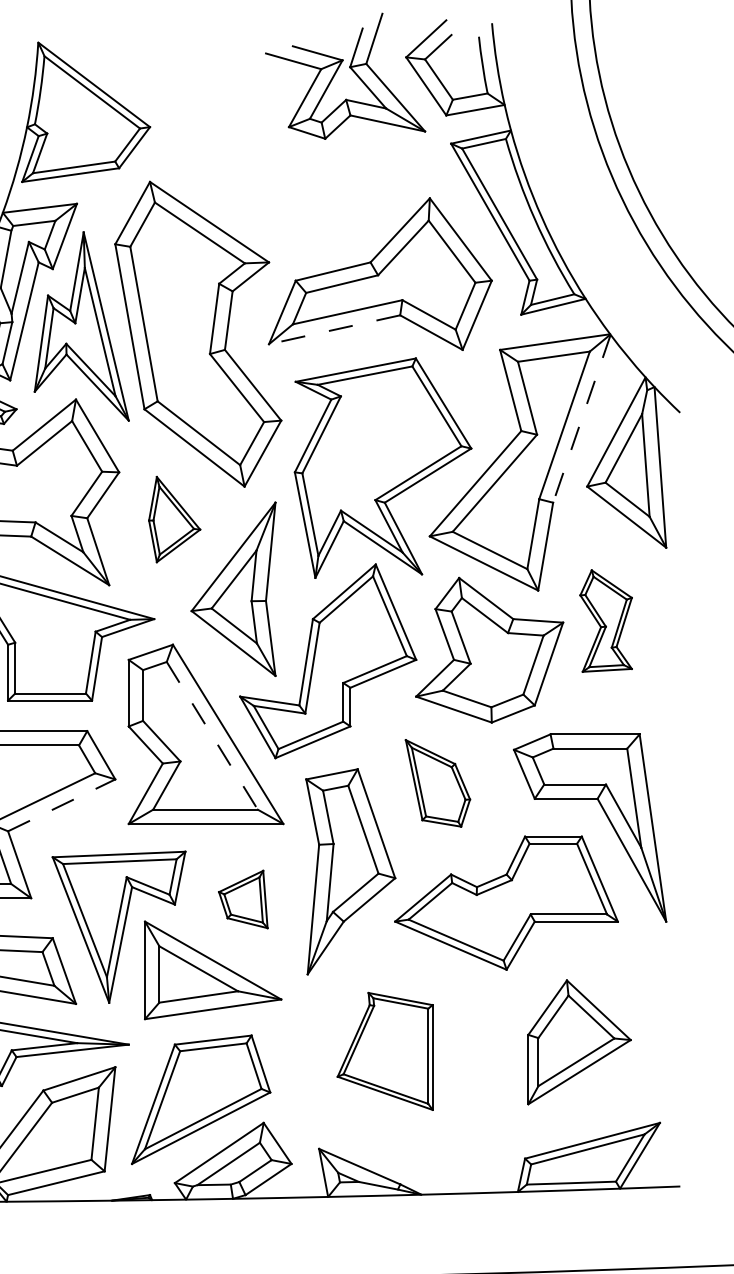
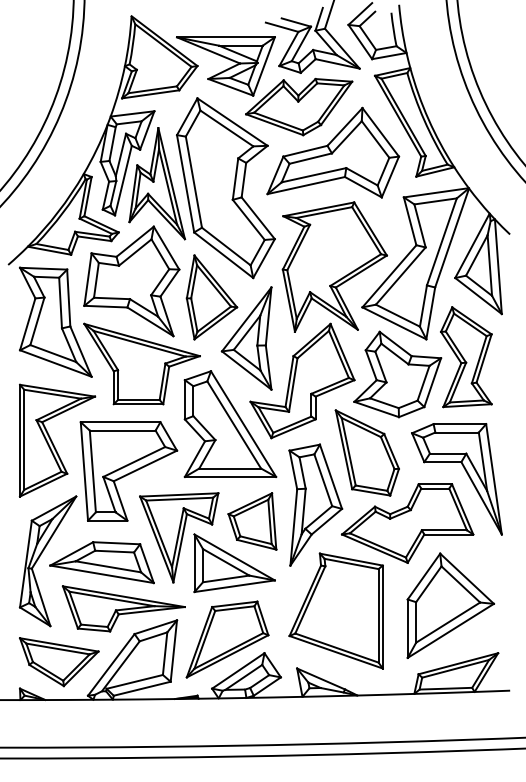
part: (253, 158) -> (258, 84), added
line: (334, 329) -> (306, 185), dashed -> solid
line: (580, 419) -> (451, 238), dashed -> solid
part: (173, 519) -> (211, 297), size x1.67
part: (606, 621) -> (466, 357), size x1.67
line: (212, 736) -> (234, 425), dashed -> solid
part: (436, 782) -> (366, 452), size x1.67
line: (61, 804) -> (145, 465), dashed -> solid
part: (243, 899) -> (252, 521), size x1.67
part: (579, 1042) -> (450, 605), size x1.43
part: (384, 1050) -> (335, 610), size x1.67

